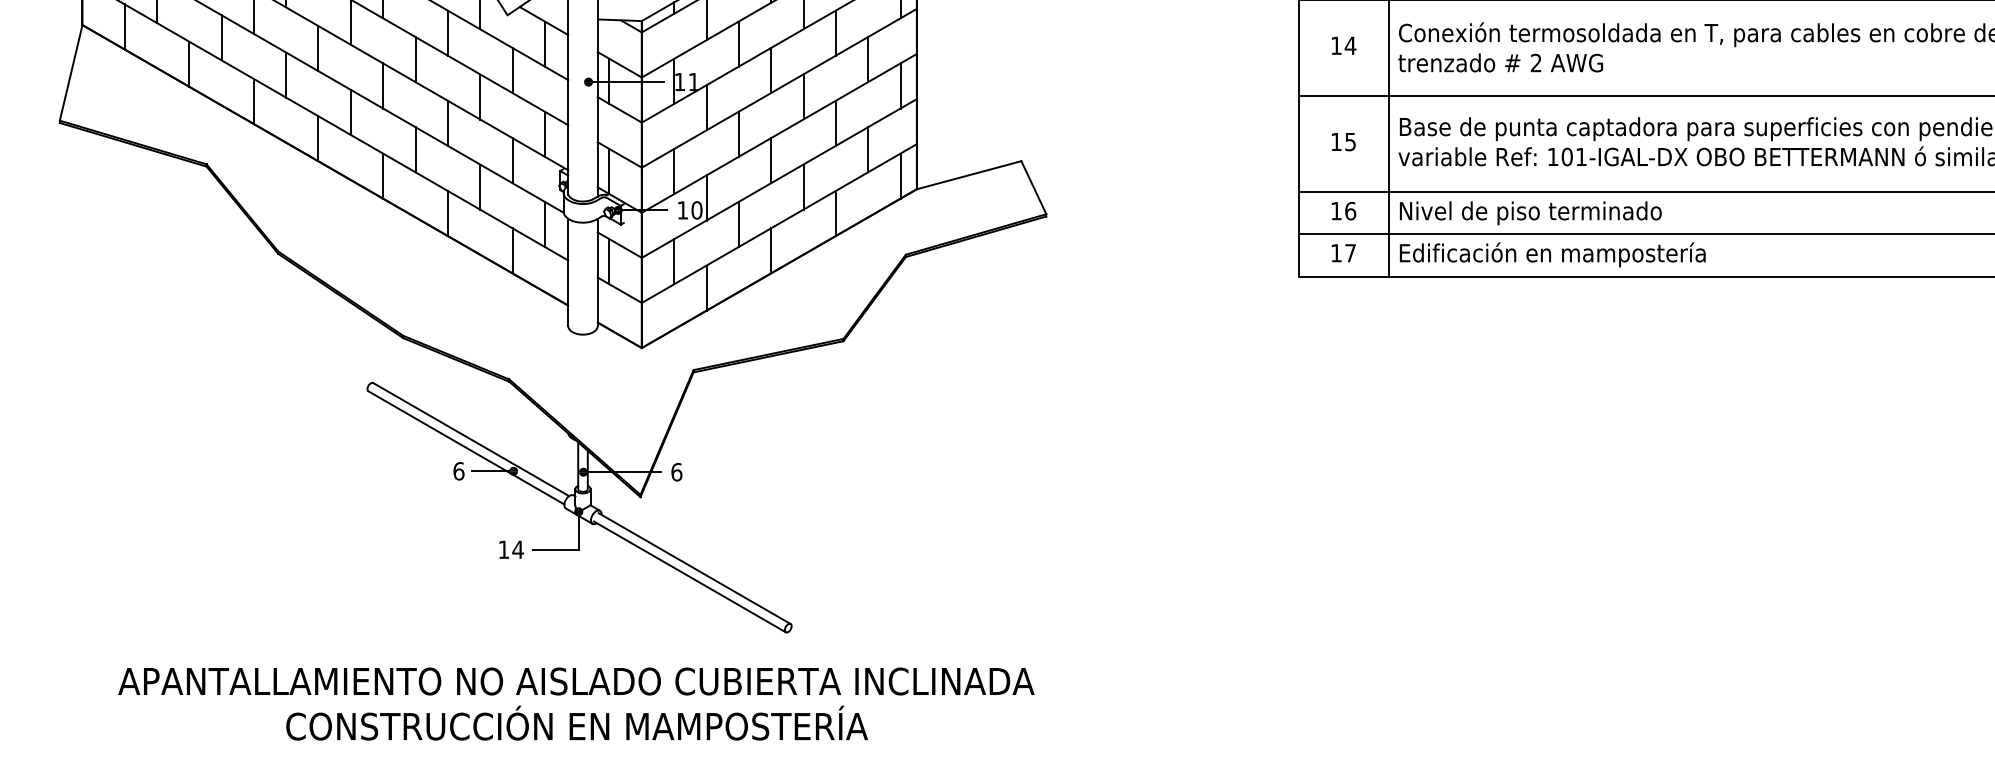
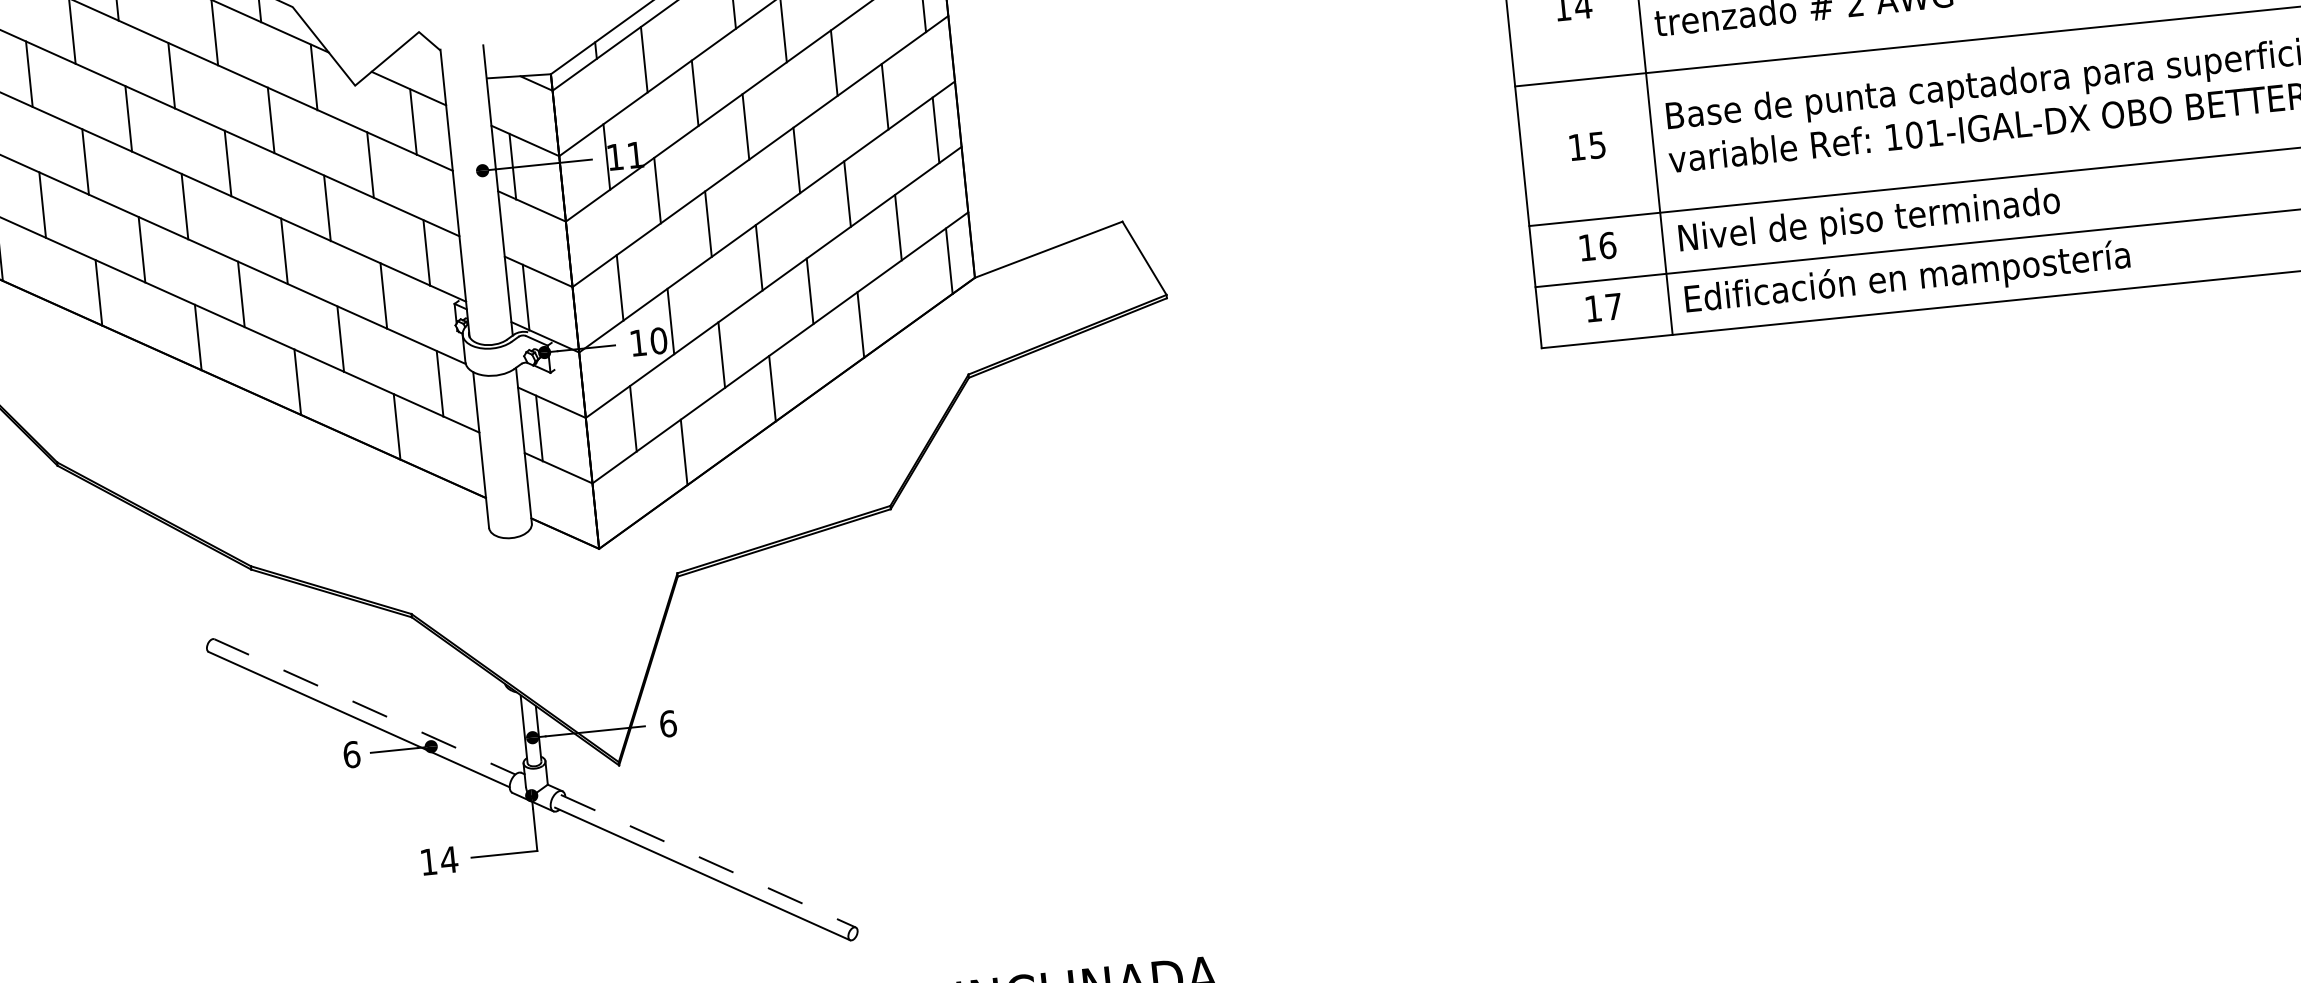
line: (471, 439) -> (365, 706), solid -> dashed
line: (694, 568) -> (708, 861), solid -> dashed

